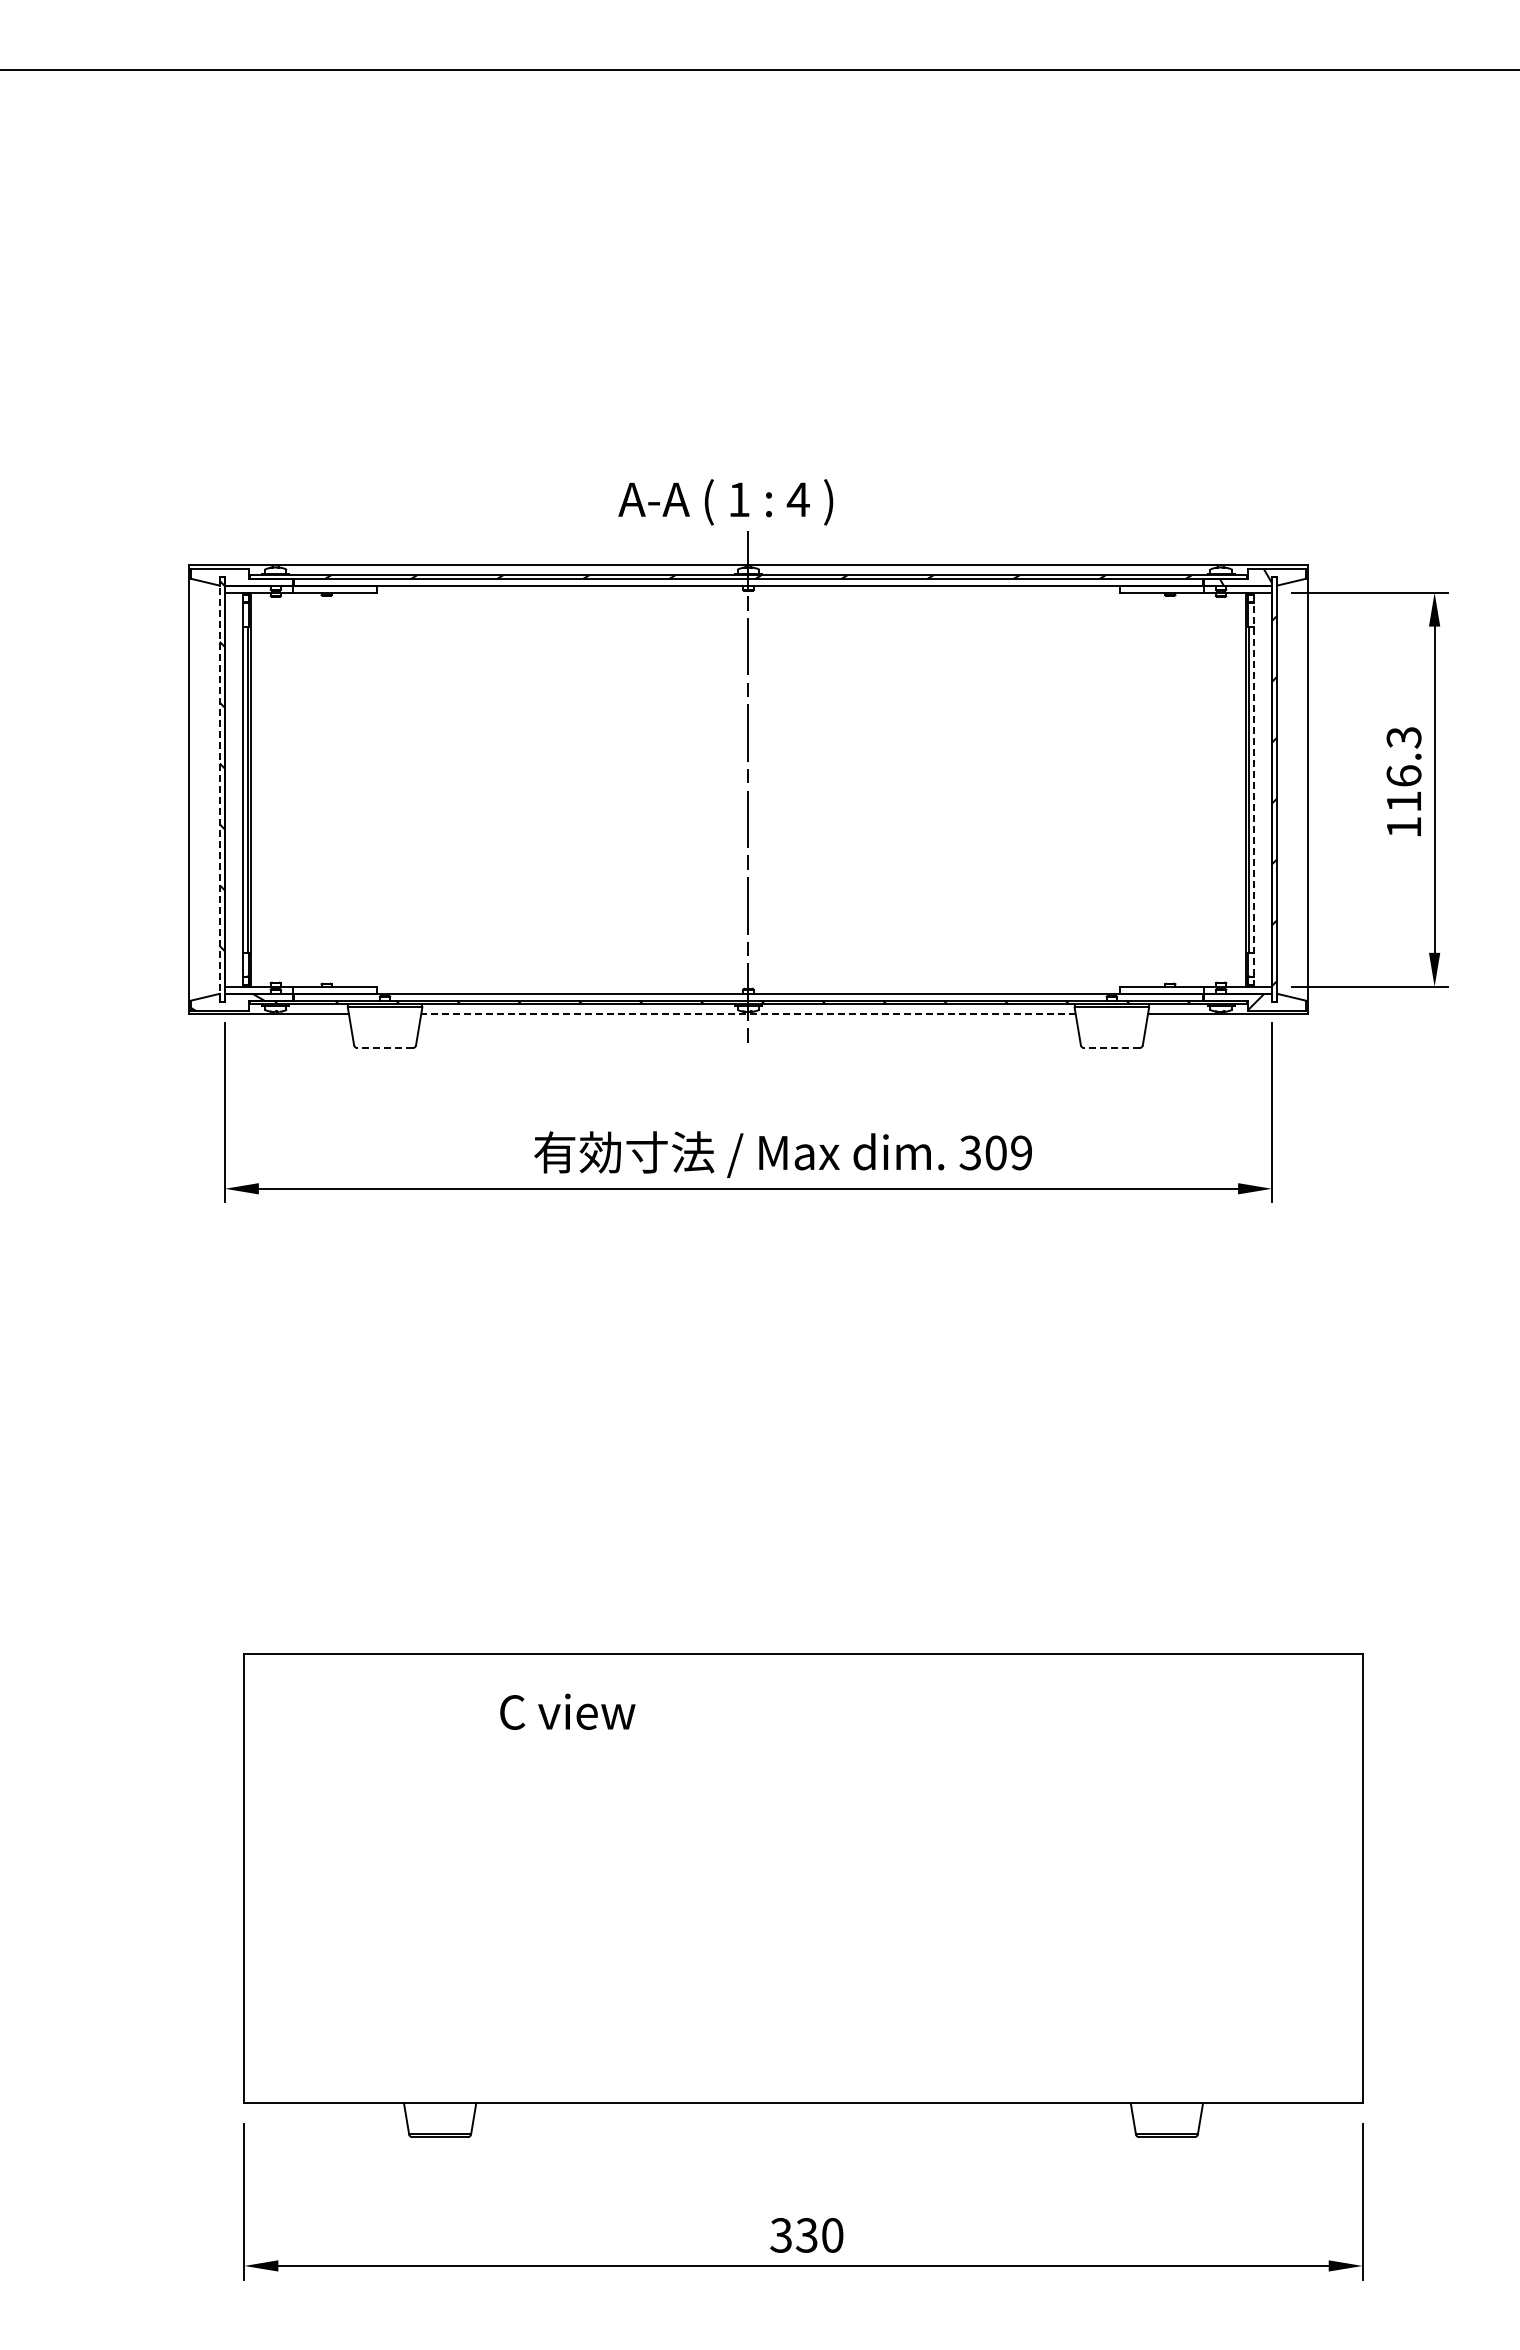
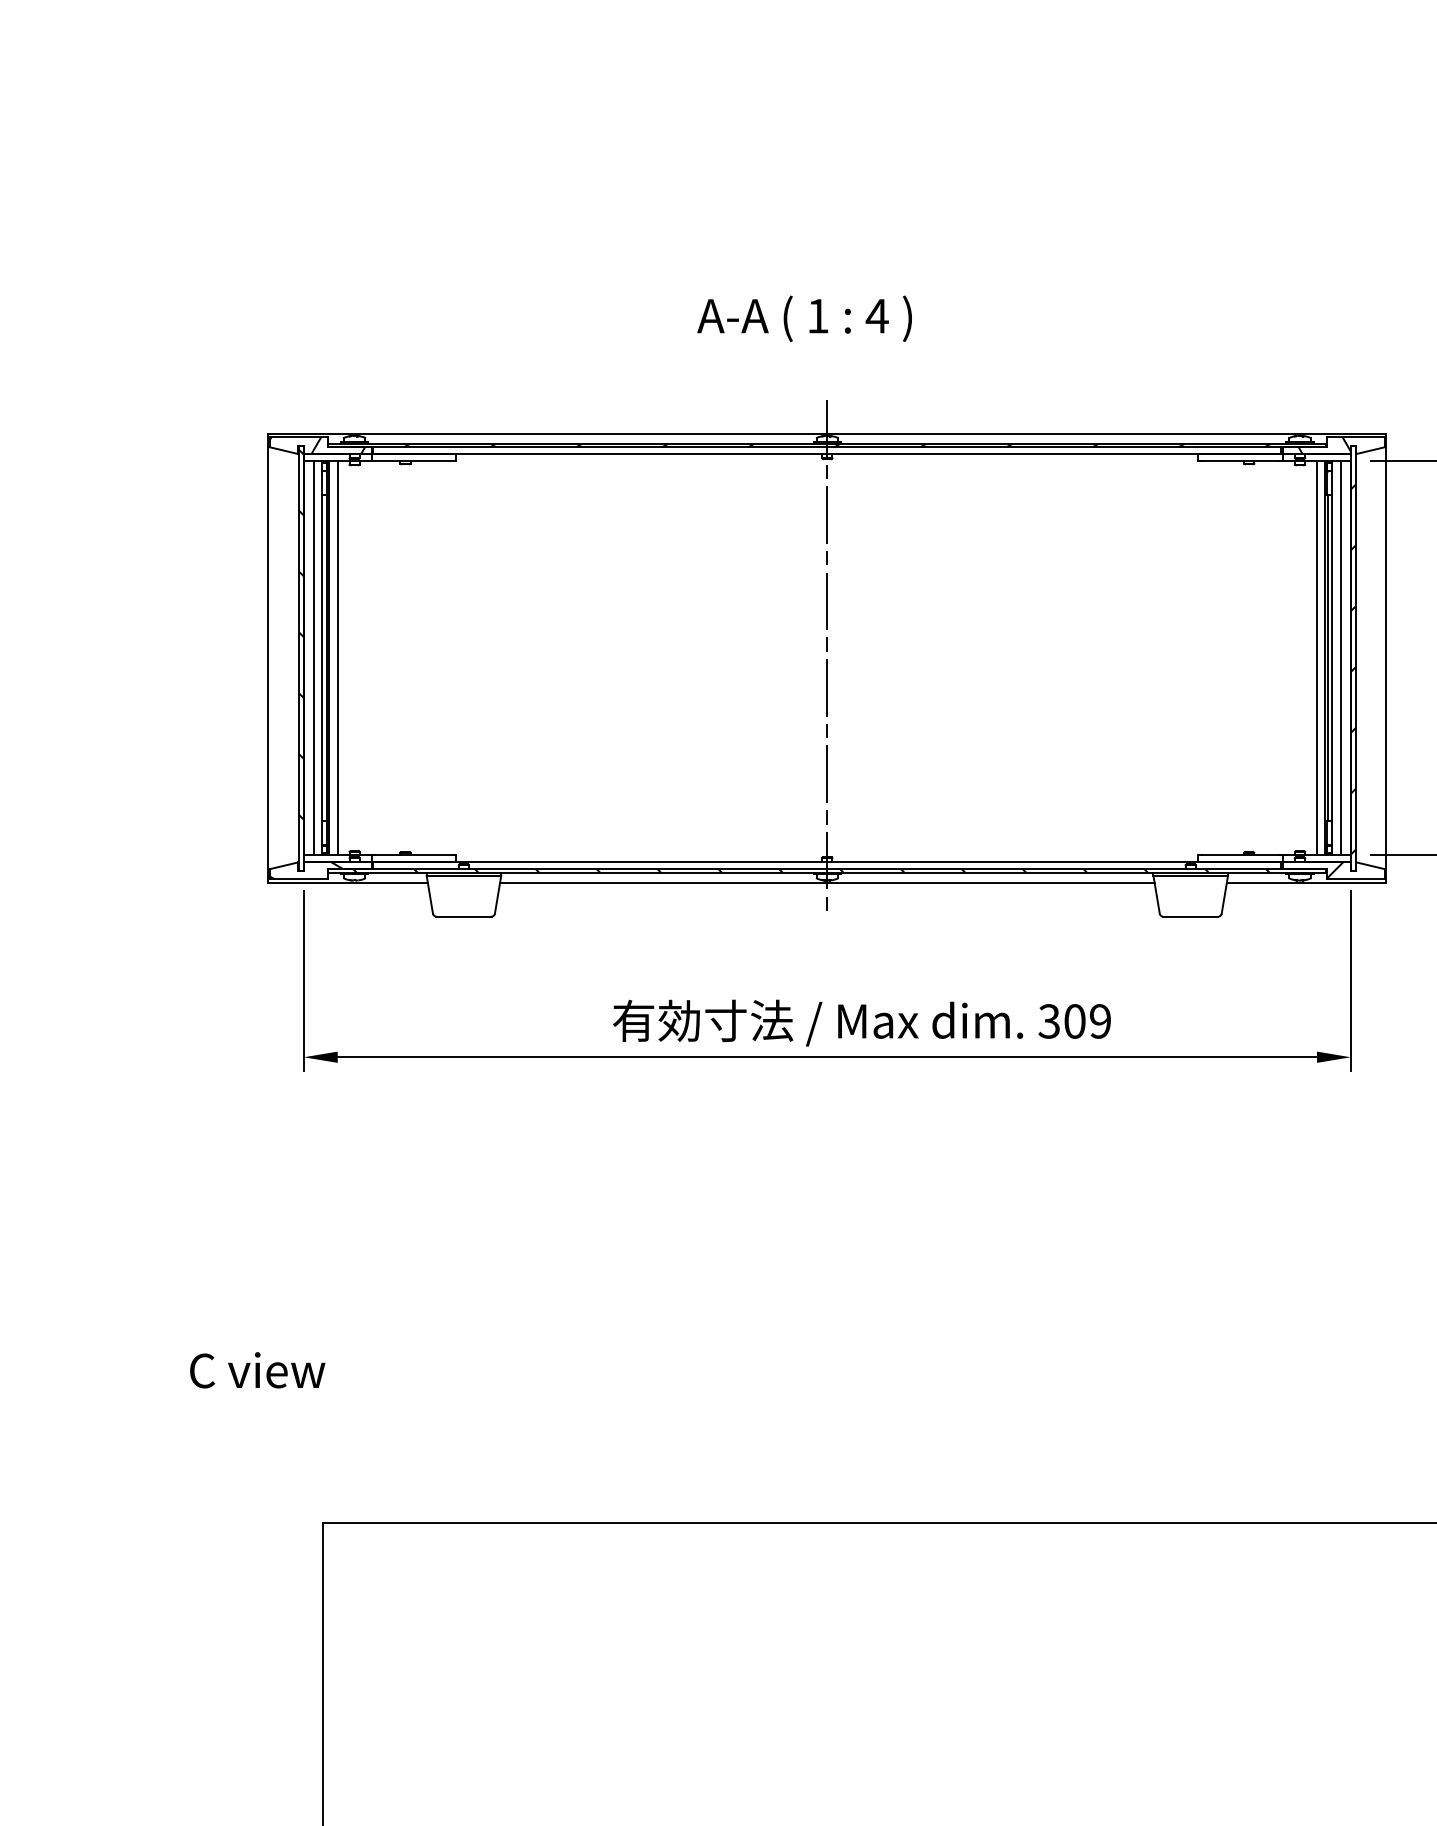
text: (725, 502) -> (804, 318), moved
hatch: (238, 576) -> (317, 444), added
line: (219, 789) -> (298, 657), dashed -> solid
line: (235, 789) -> (314, 657), added
line: (258, 789) -> (337, 657), added
line: (1238, 789) -> (1317, 657), added
line: (1253, 789) -> (1332, 657), dashed -> solid
line: (1261, 789) -> (1340, 657), added
line: (747, 1014) -> (826, 882), dashed -> solid
line: (385, 1048) -> (464, 916), dashed -> solid
line: (1111, 1048) -> (1190, 916), dashed -> solid
text: (567, 1711) -> (257, 1369), moved

